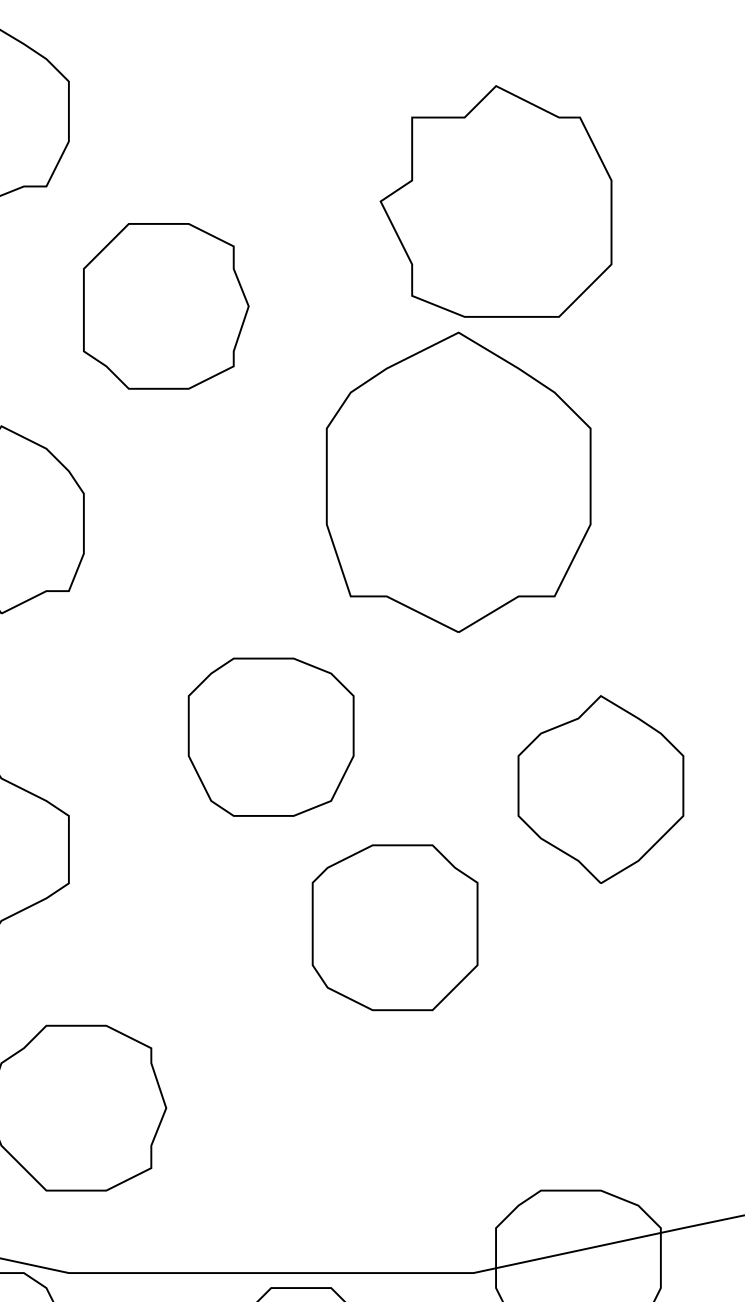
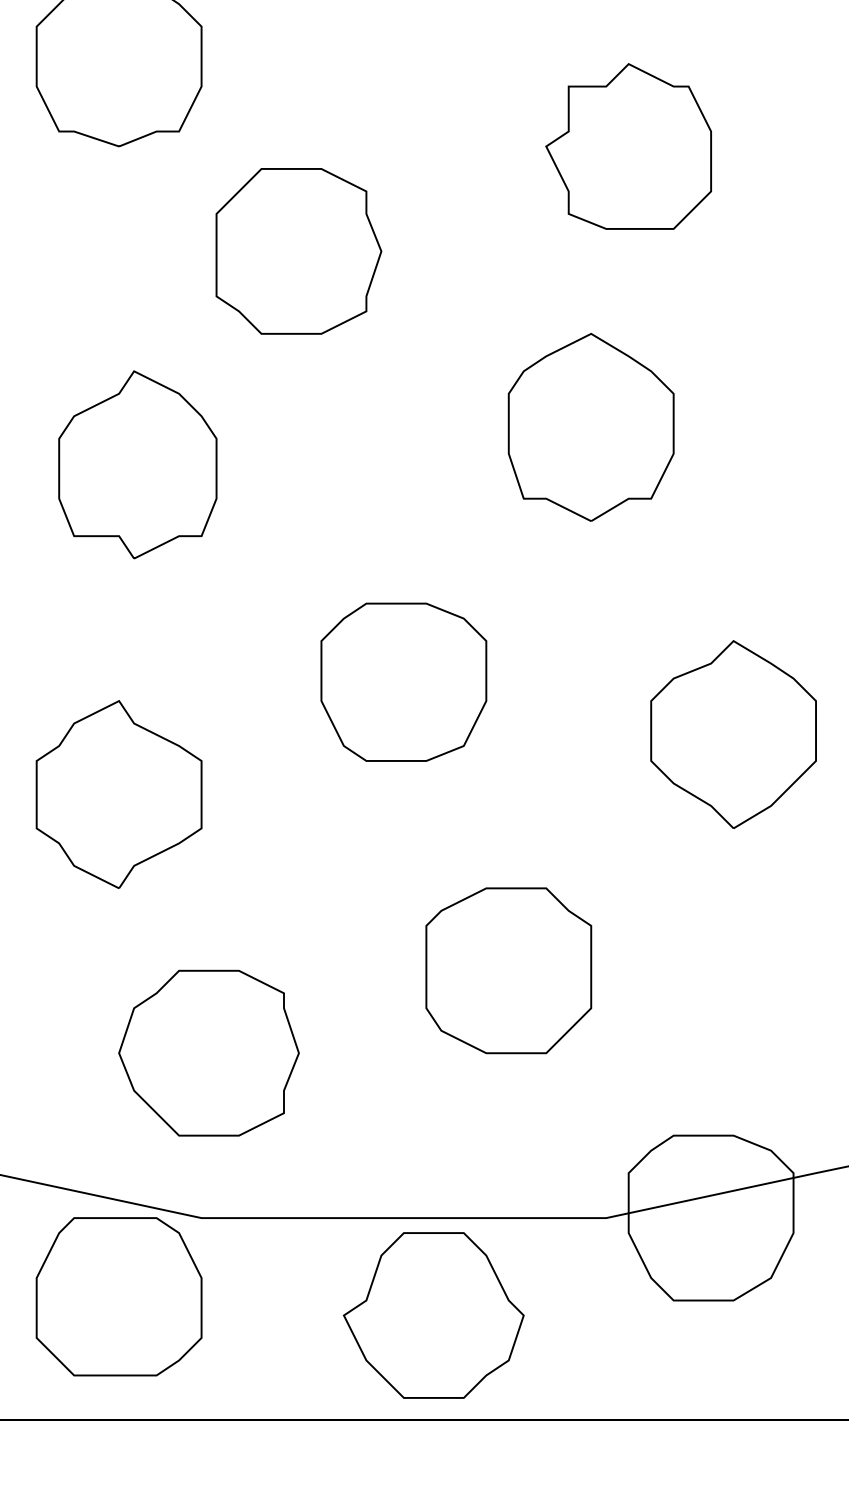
part: (495, 201) -> (628, 146), size x0.71
part: (457, 482) -> (590, 427), size x0.62
part: (394, 927) -> (508, 970), moved

